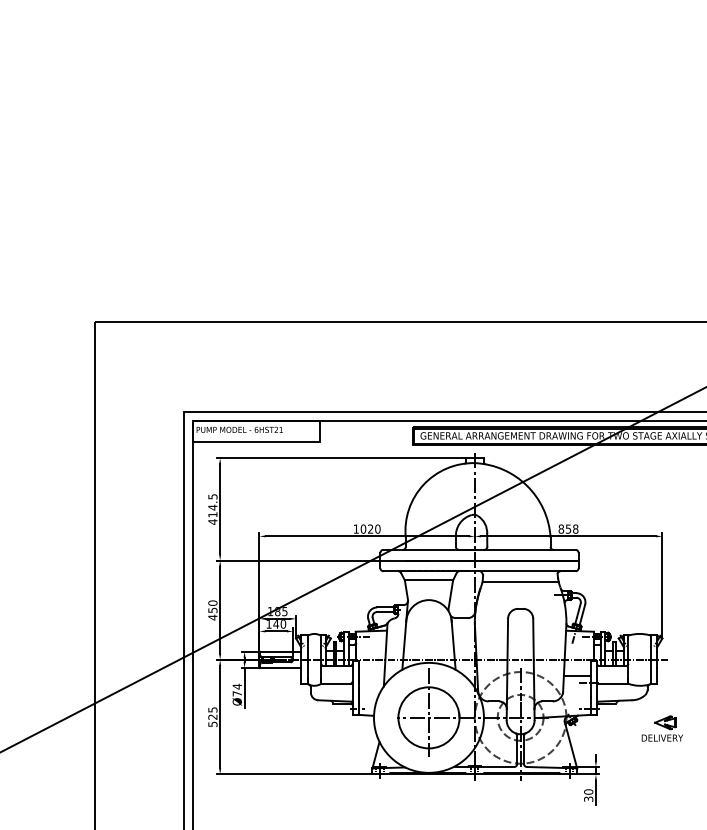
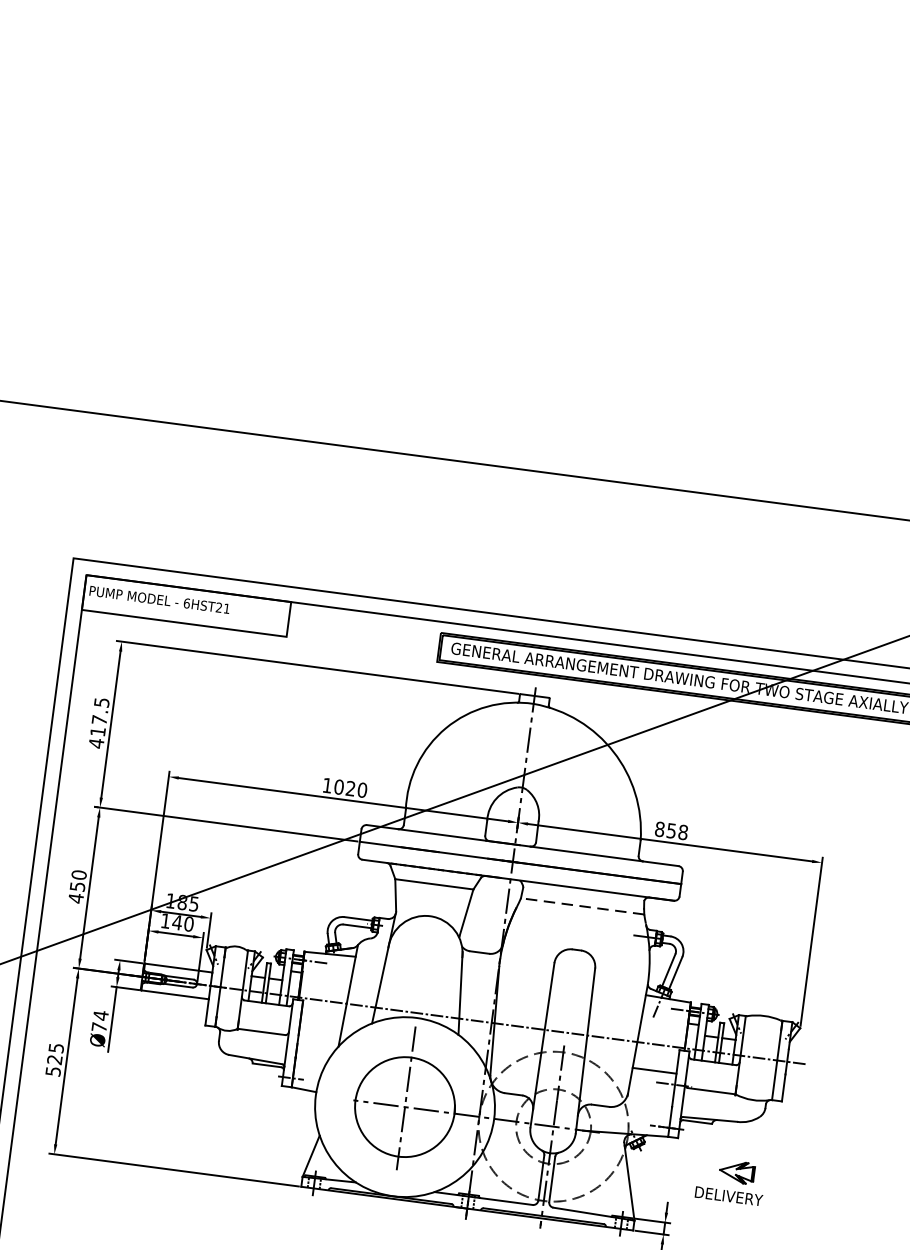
text: (212, 507) -> (98, 719), 414.5 -> 417.5
line: (520, 581) -> (582, 905), solid -> dashed
part: (662, 728) -> (730, 1180), moved

